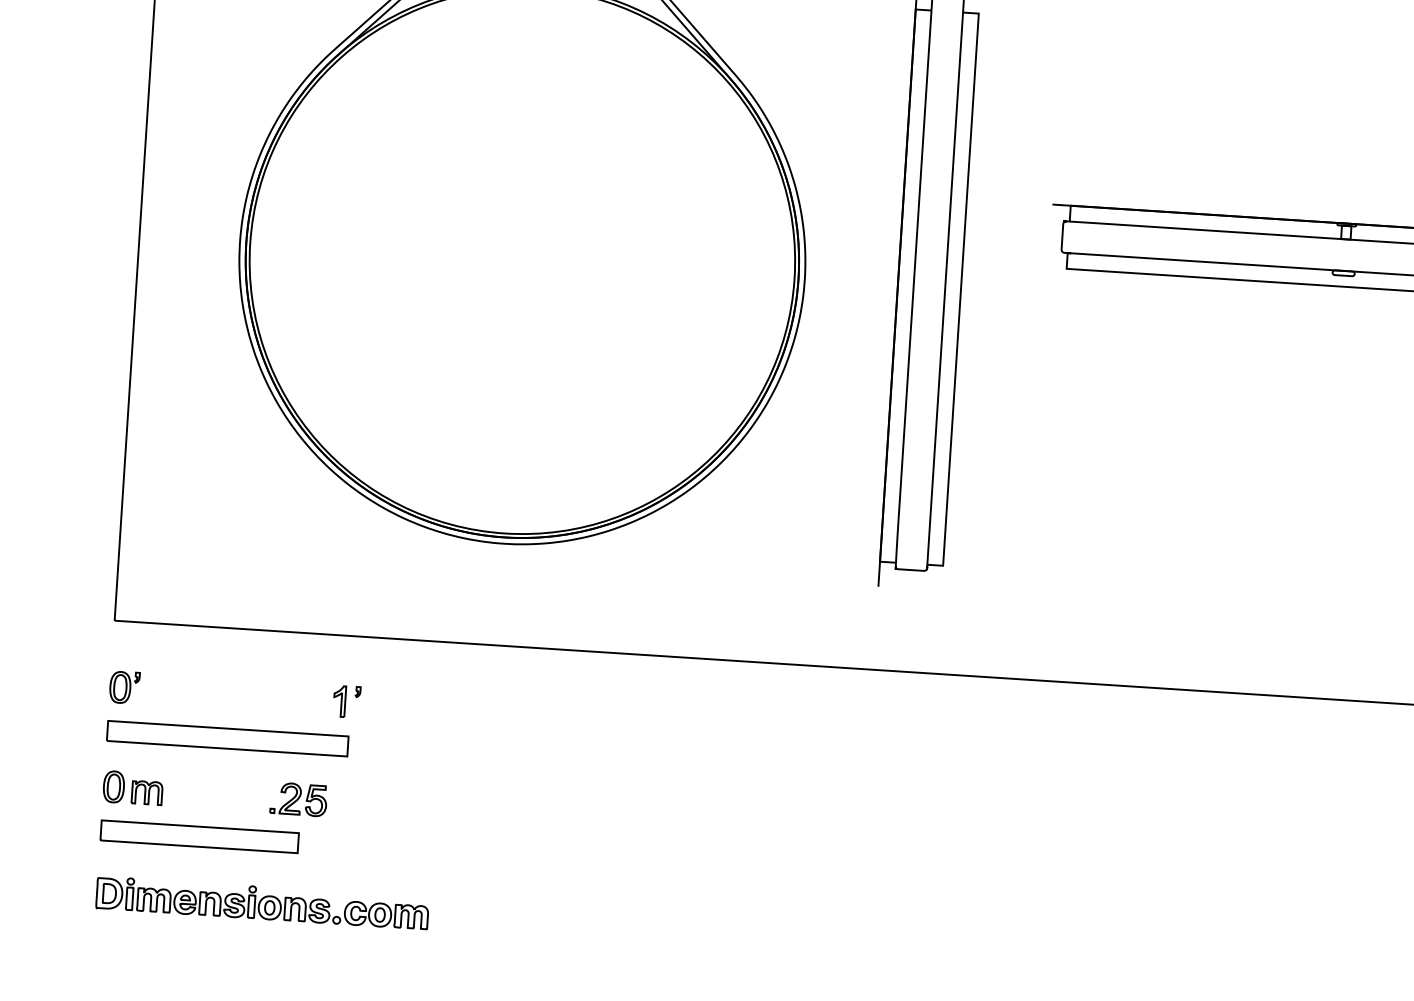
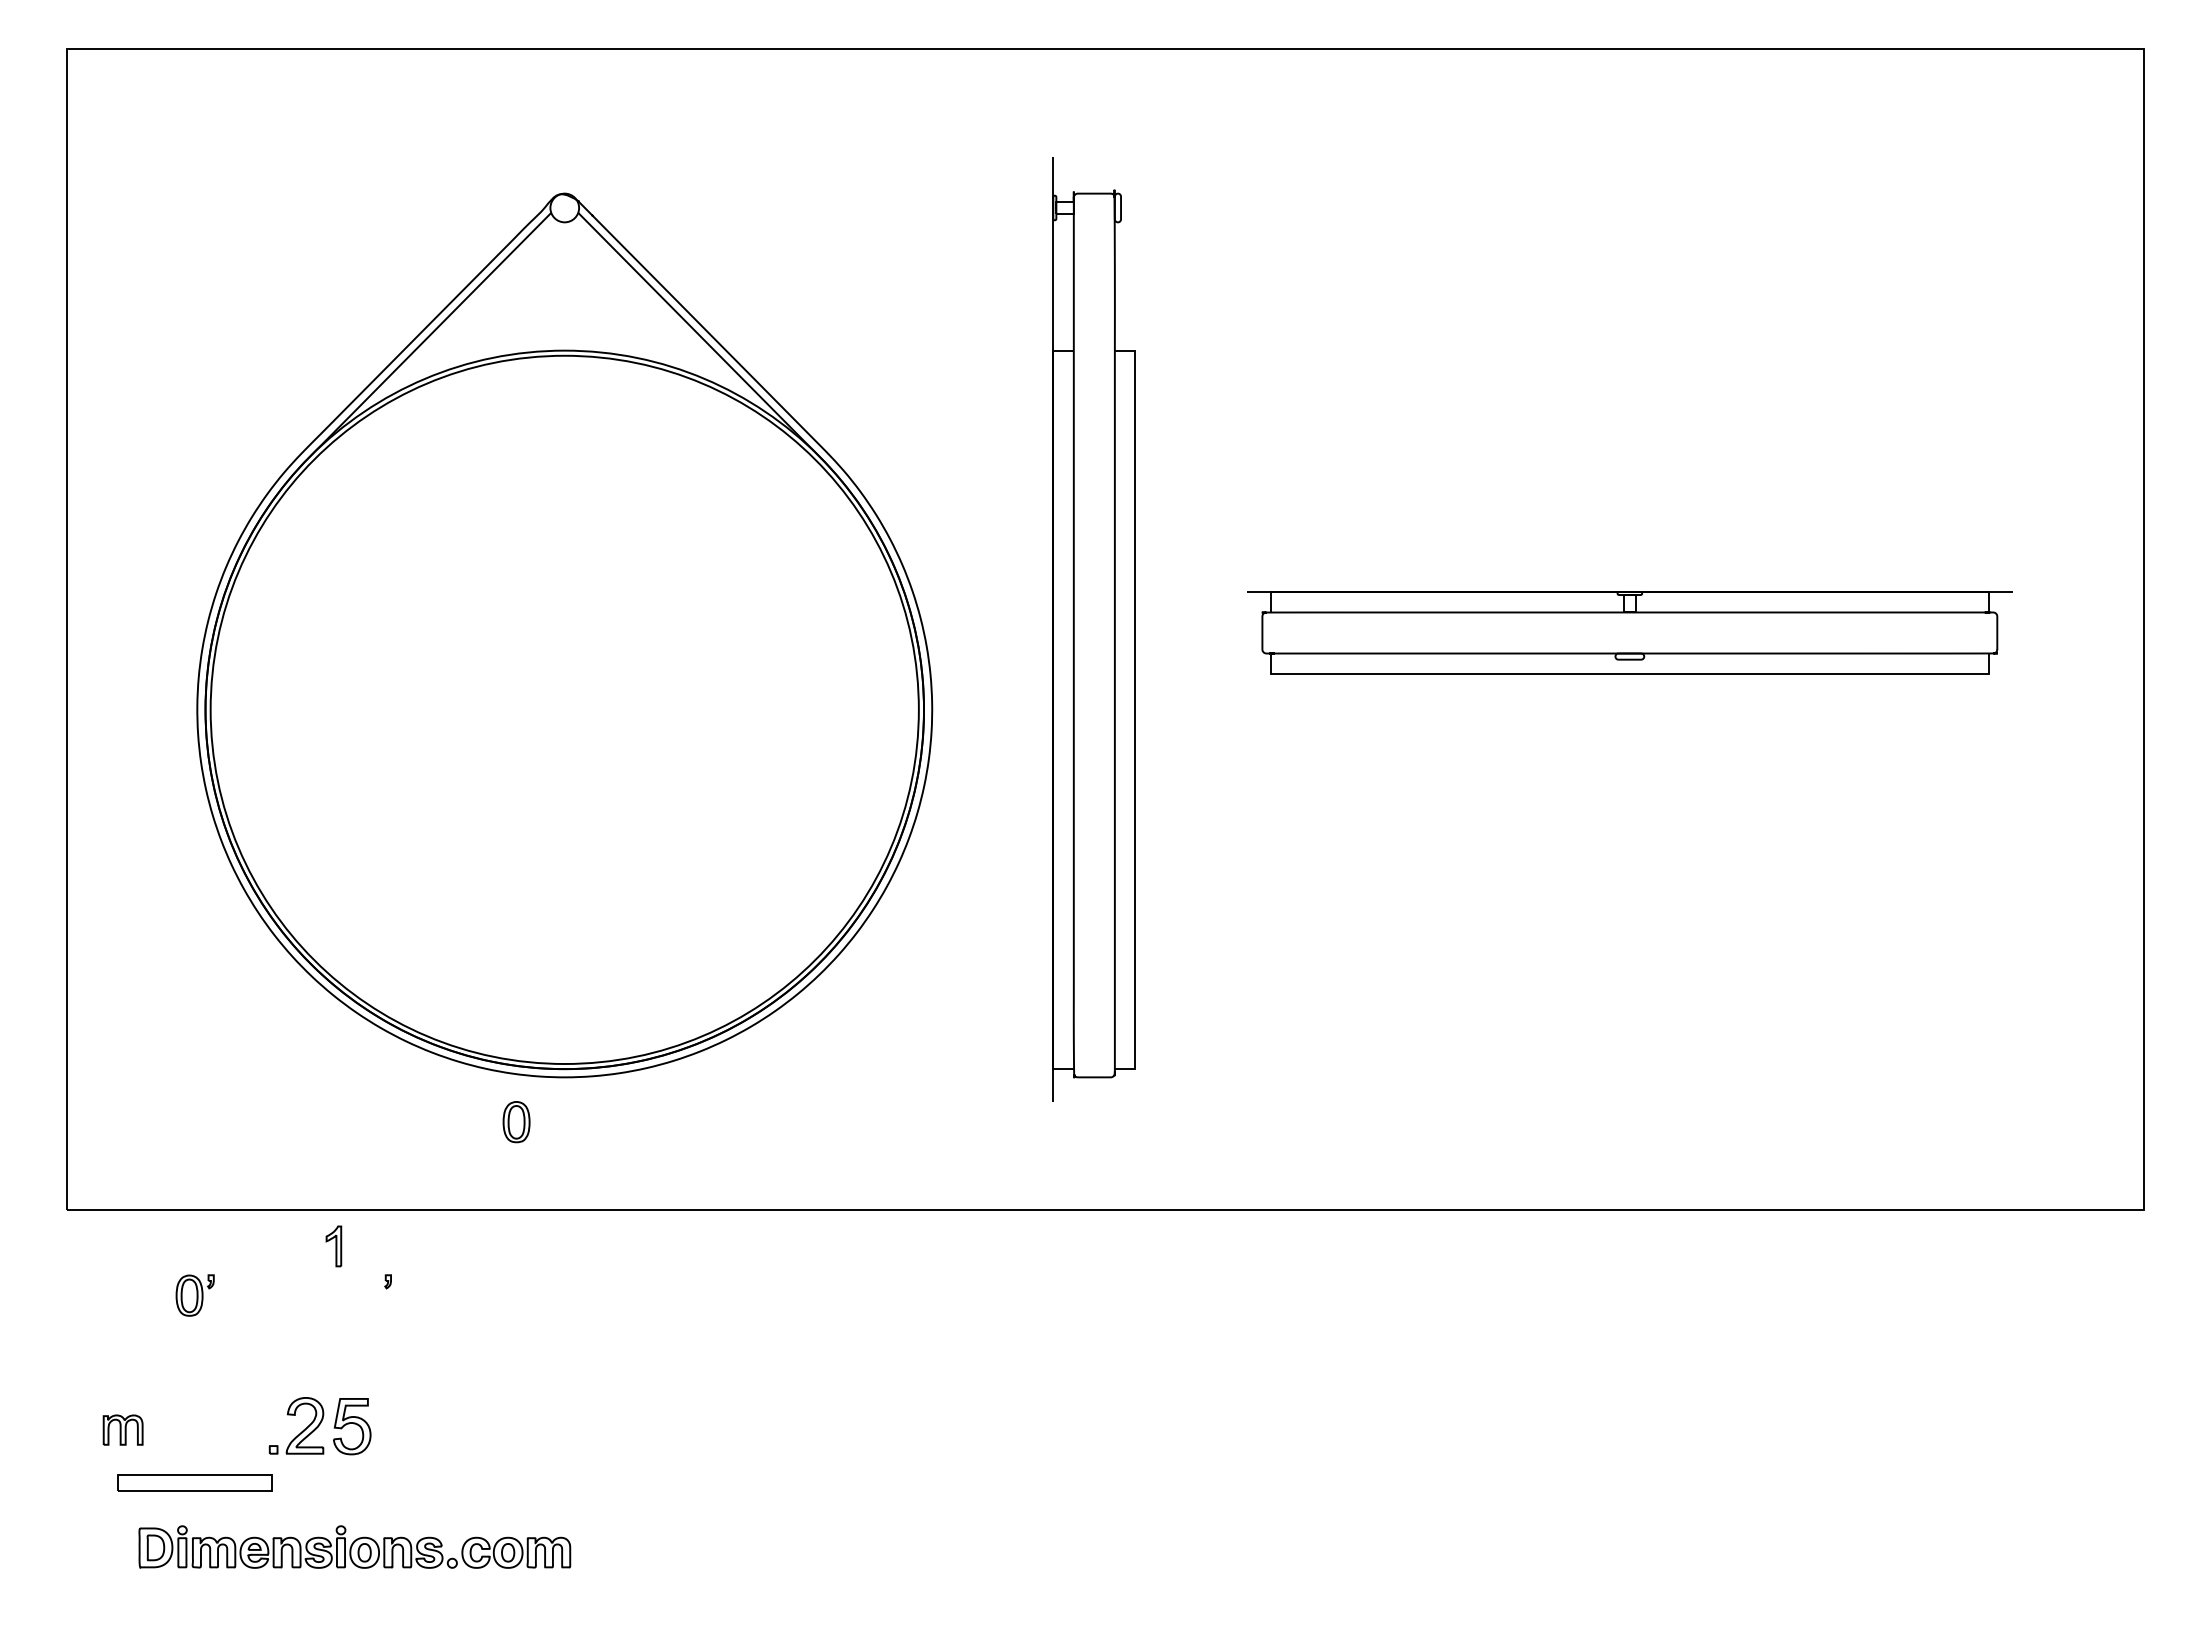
part: (124, 687) -> (194, 1295), moved
part: (339, 701) -> (333, 1246), moved
part: (227, 738) -> (222, 1352), removed
part: (113, 787) -> (516, 1122), moved
part: (298, 799) -> (319, 1425), size x1.4
part: (199, 836) -> (194, 1482), size x0.6
part: (262, 902) -> (354, 1546), moved

